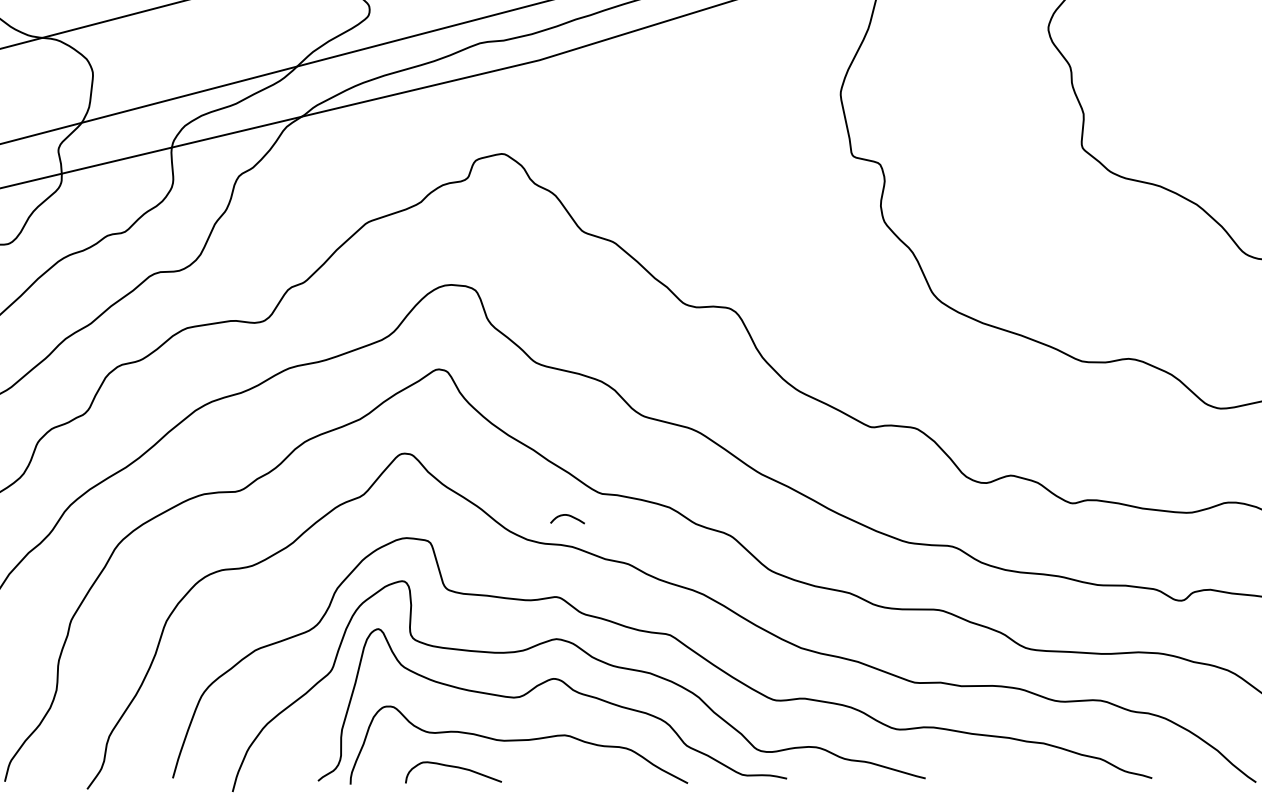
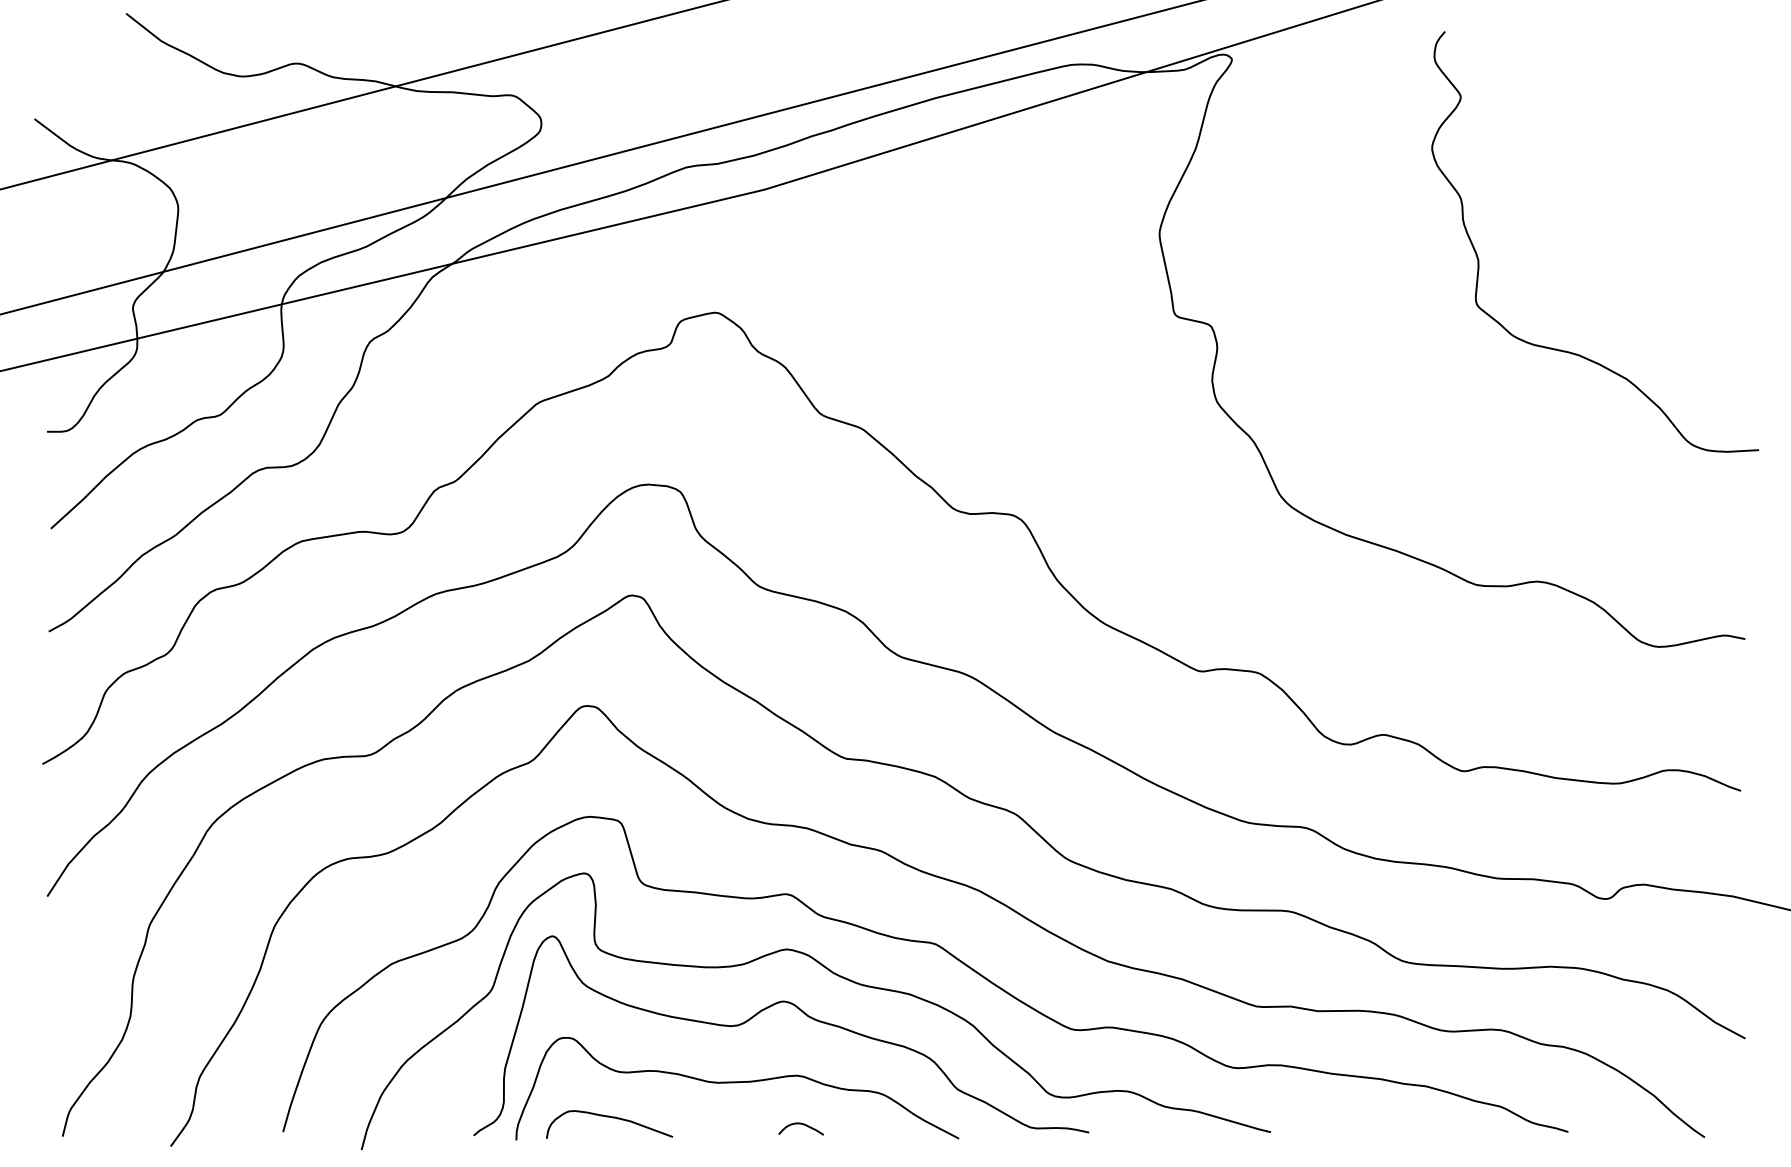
curve: (567, 515) -> (800, 1124), moved
curve: (455, 767) -> (612, 1118), moved

